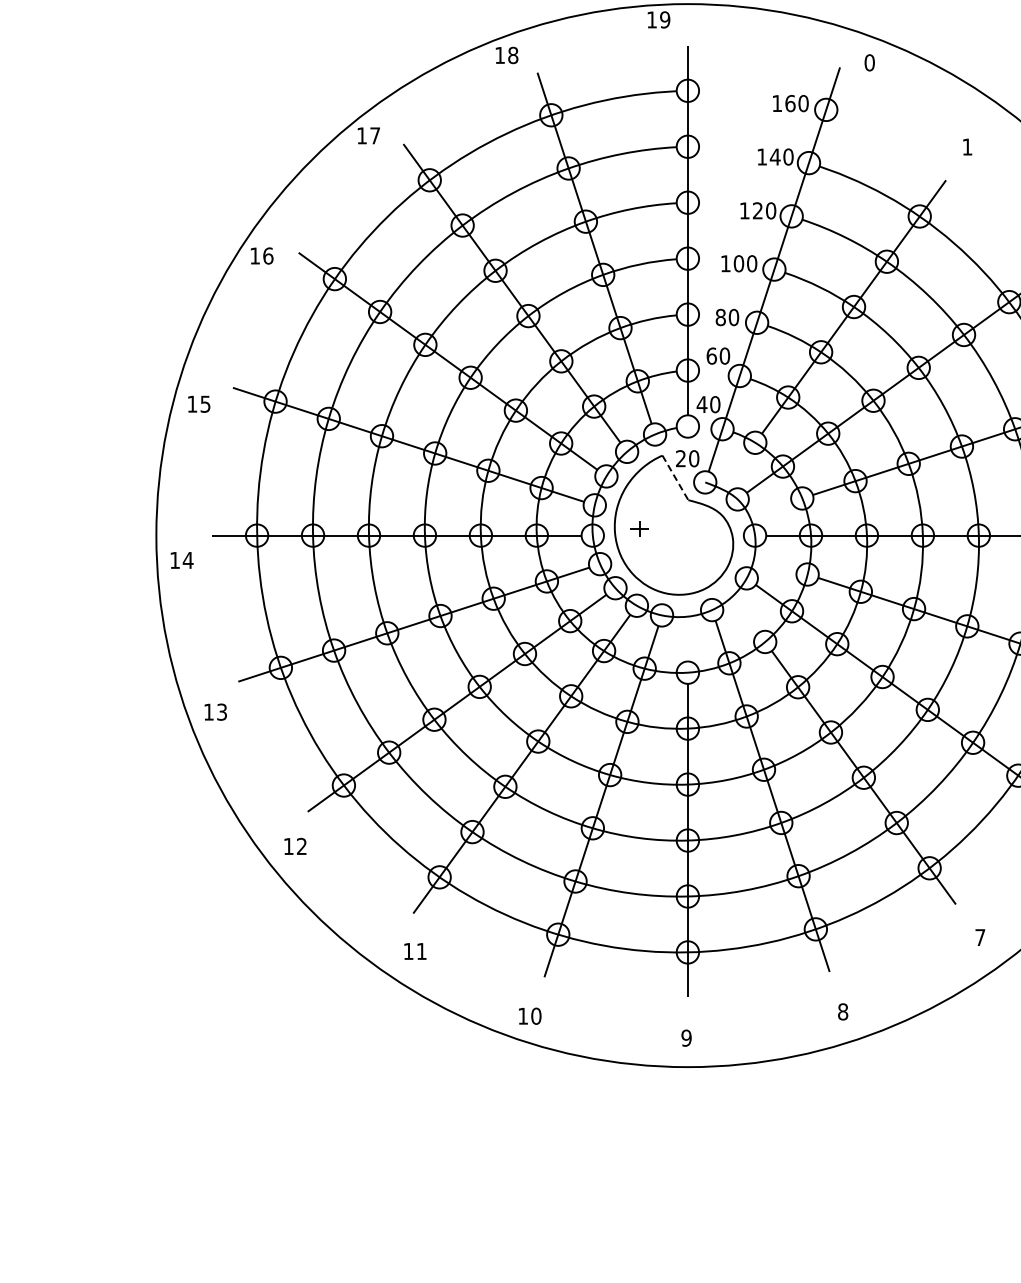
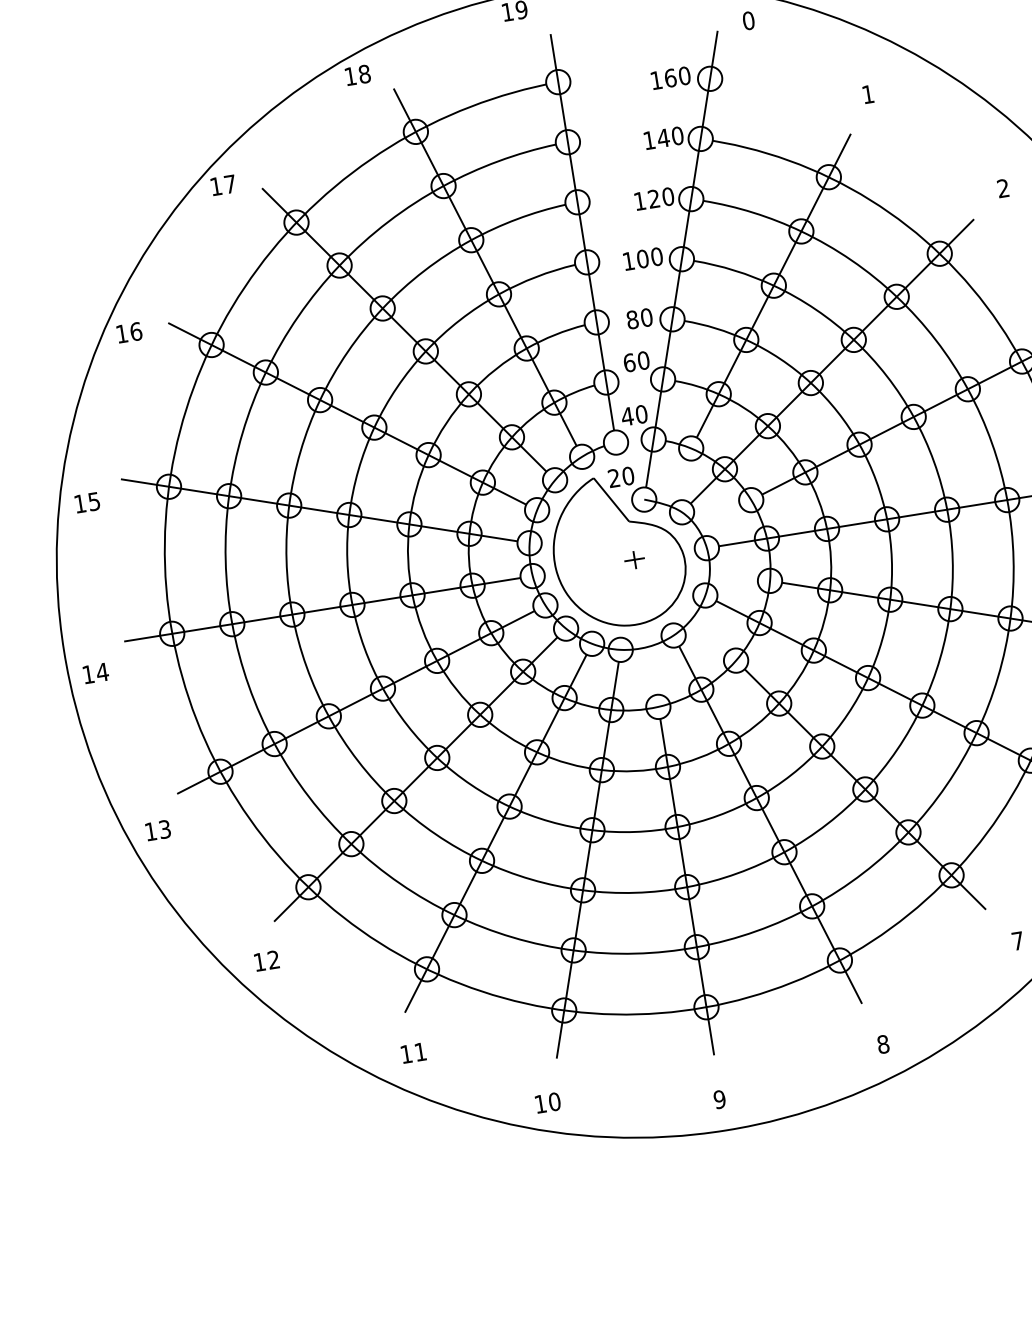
line: (675, 477) -> (611, 499), dashed -> solid
part: (639, 528) -> (634, 559), moved

